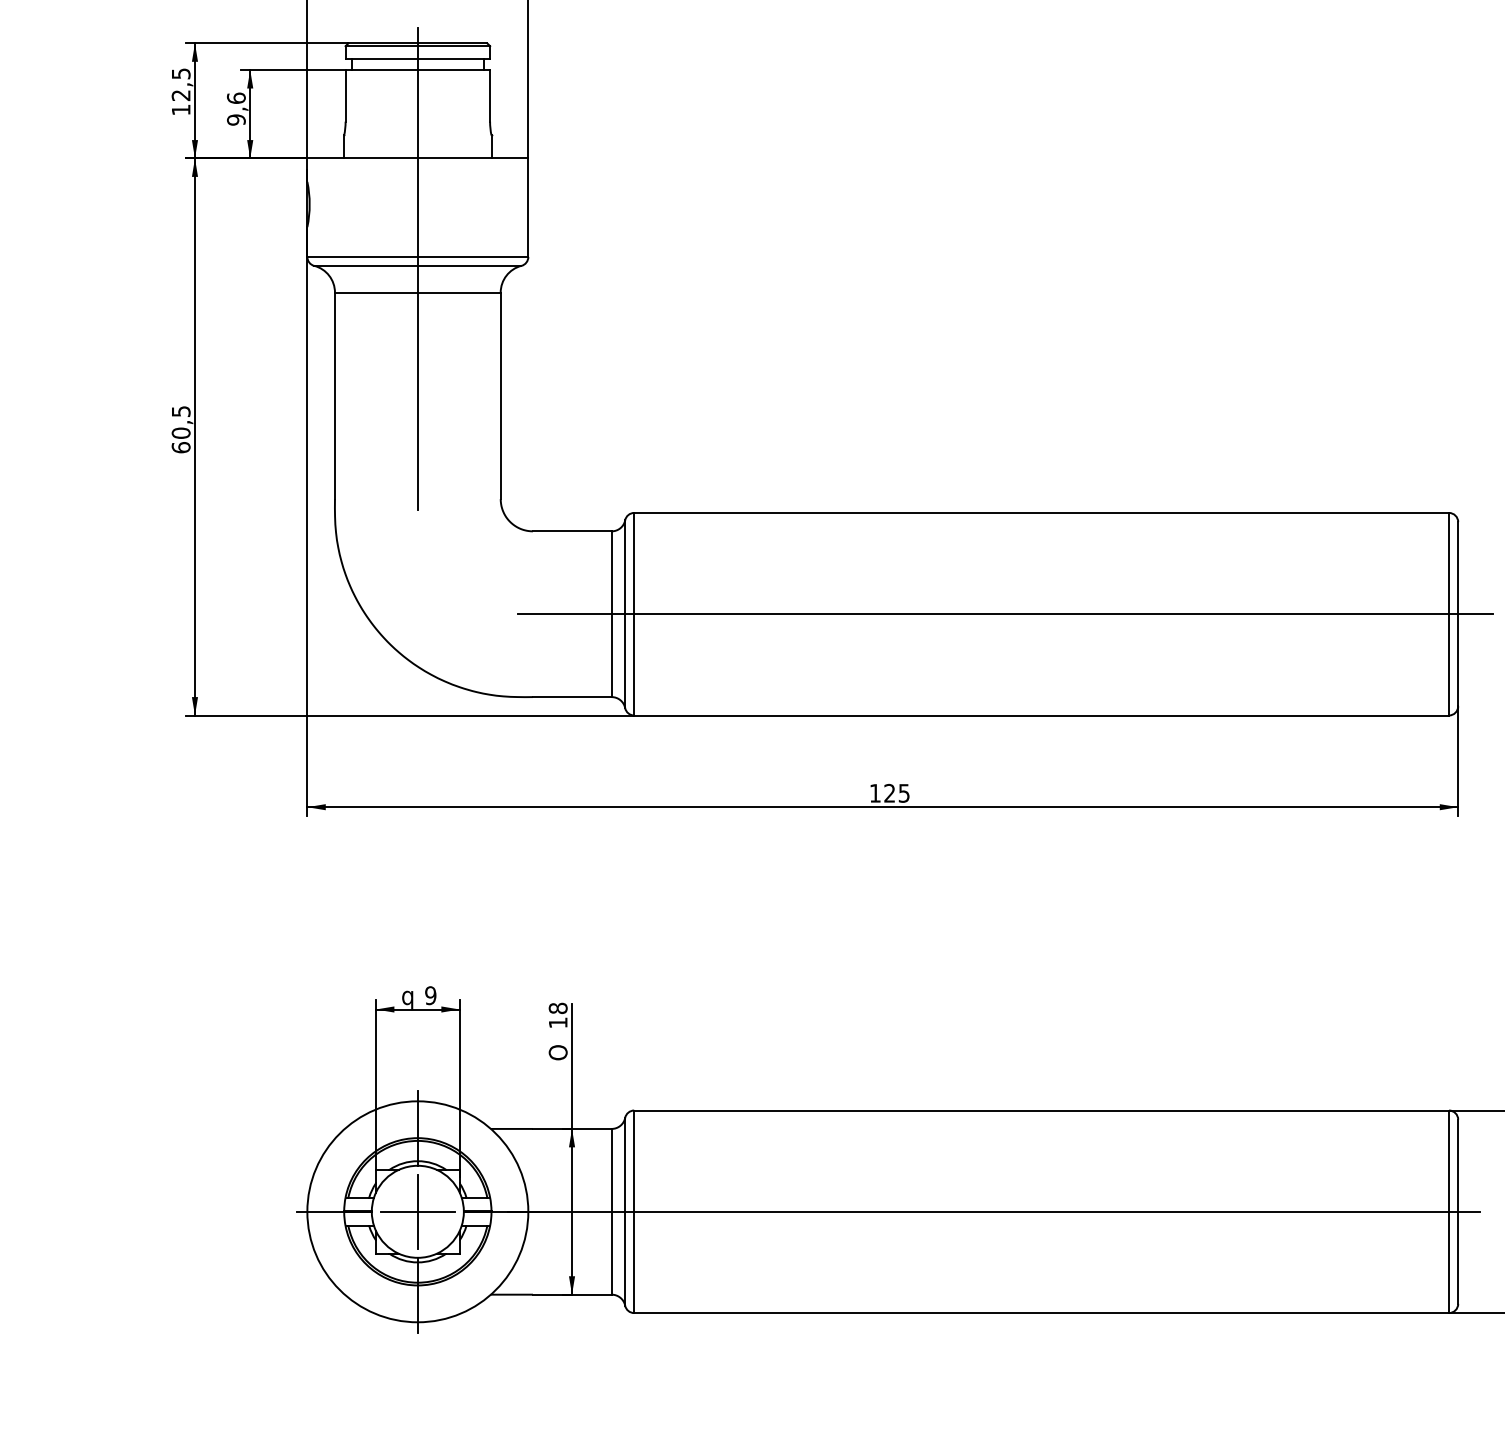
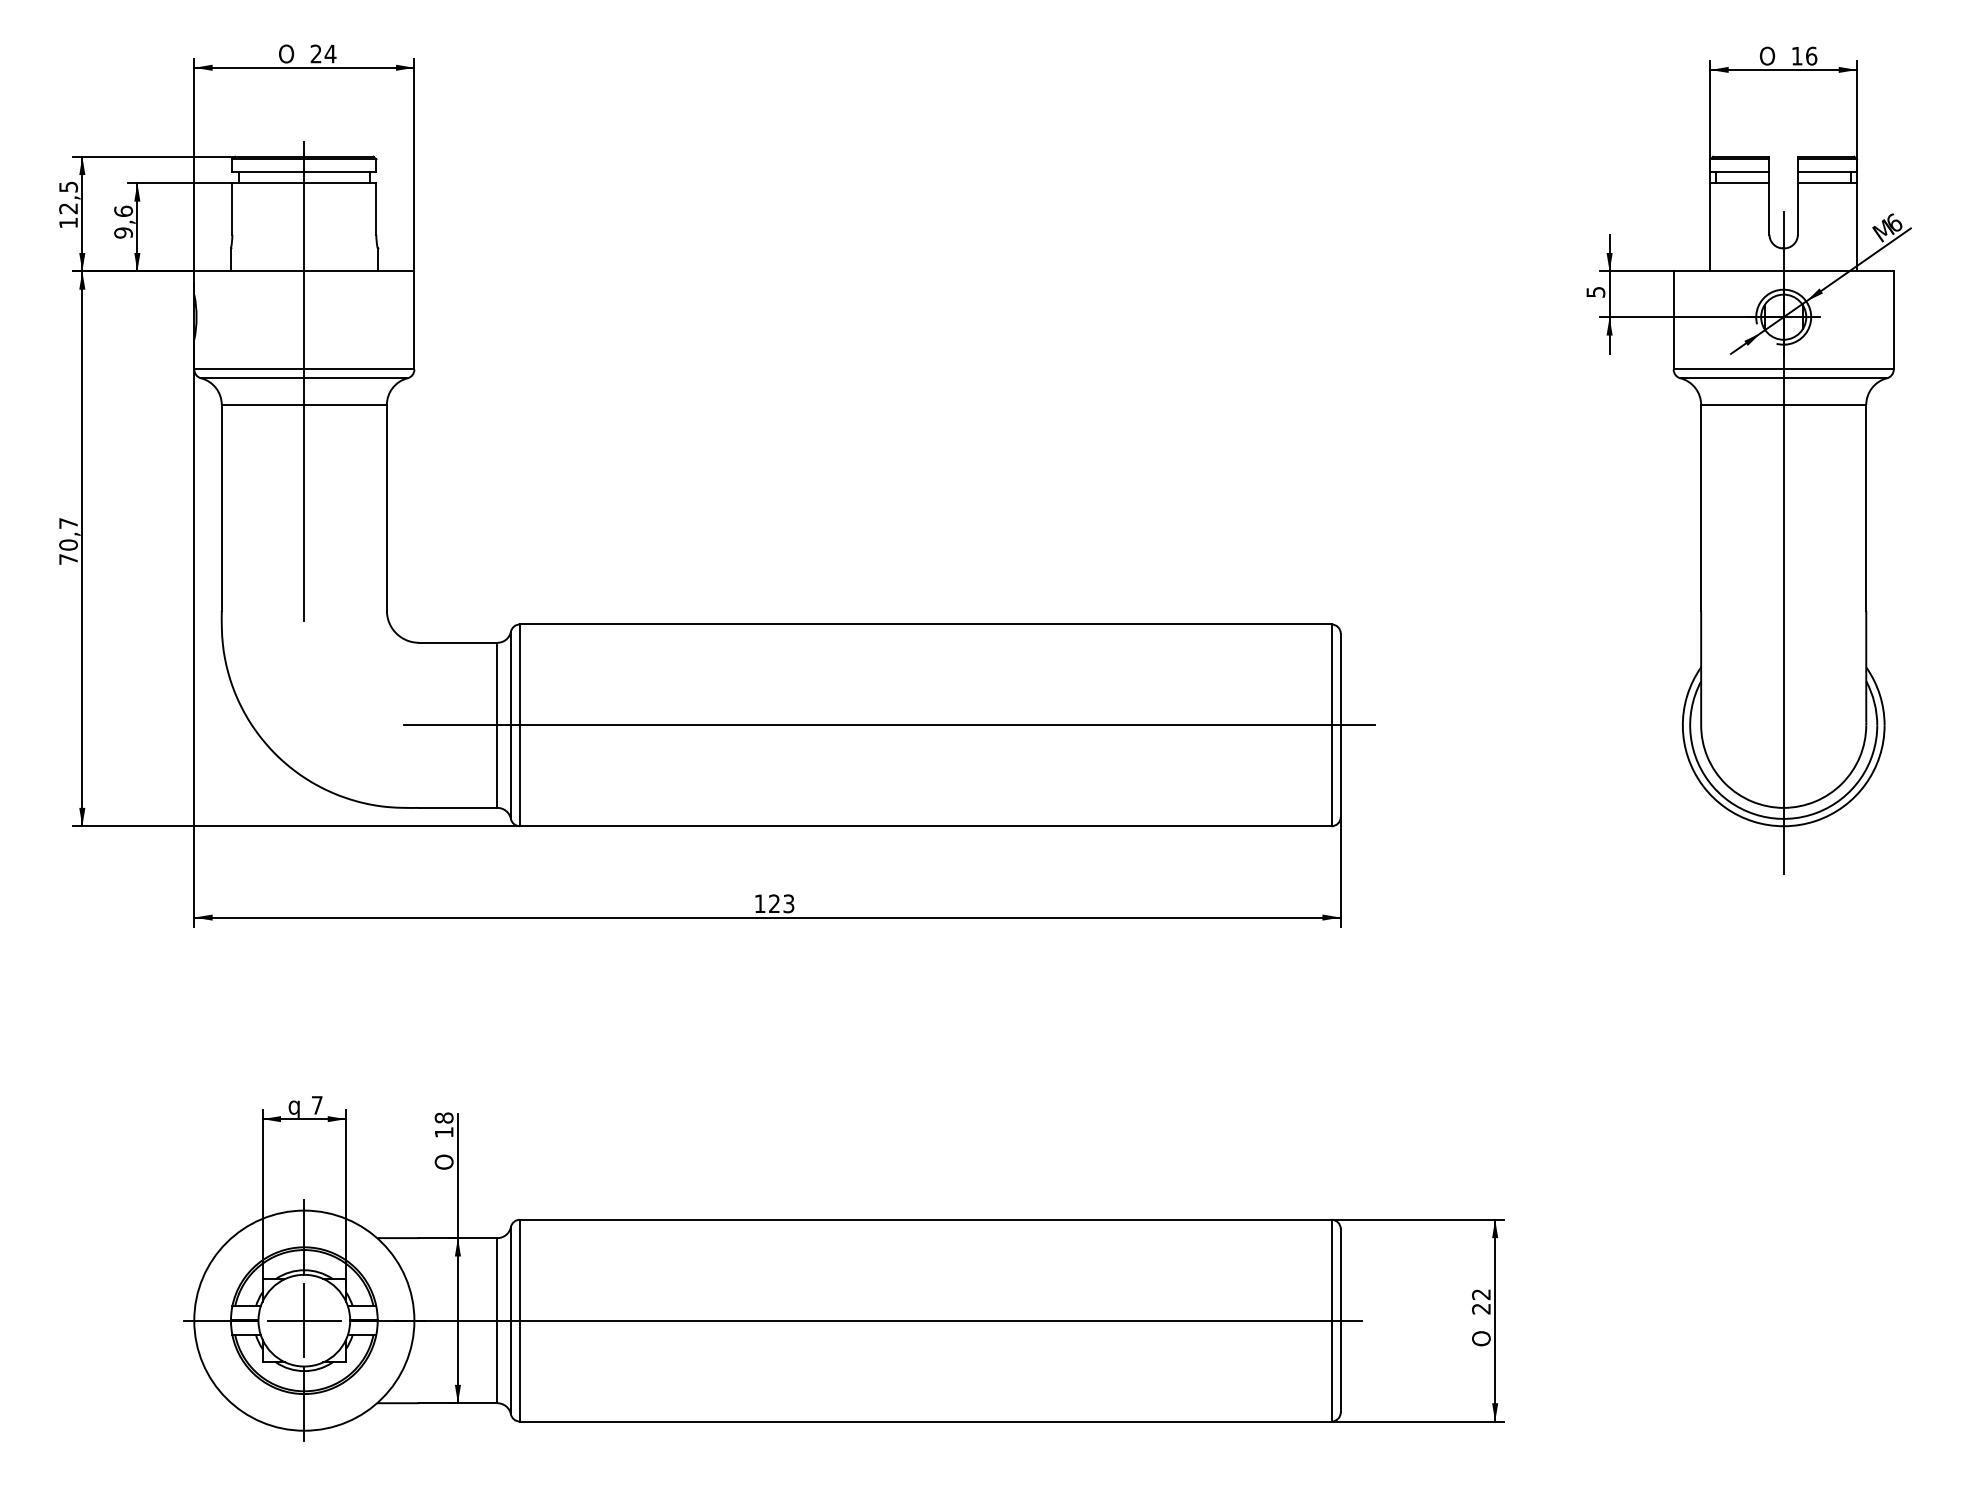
text: (181, 429) -> (68, 541), 60,5 -> 70,7
text: (904, 793) -> (789, 903), 125 -> 123
text: (430, 995) -> (316, 1105), 9 -> 7

